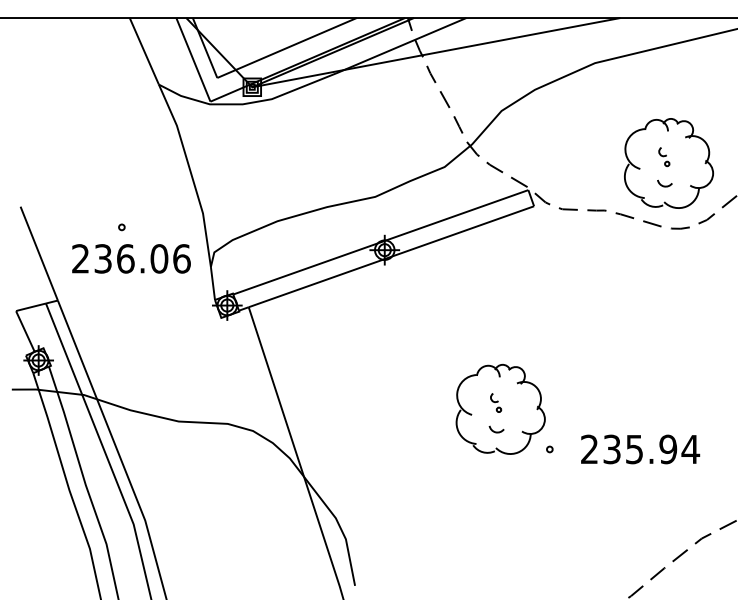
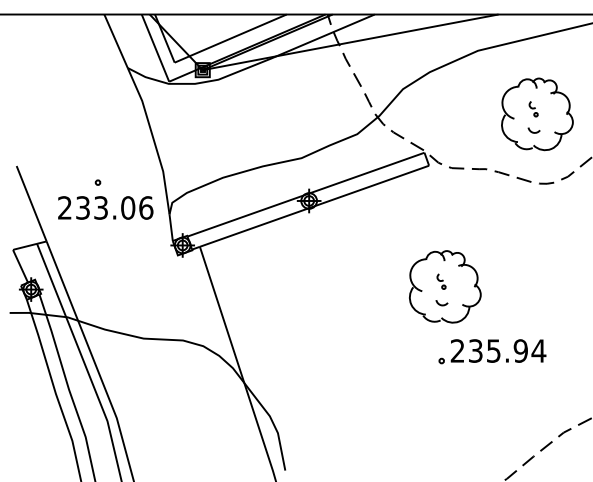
part: (669, 163) -> (537, 114), moved
text: (126, 258) -> (101, 207), 236.06 -> 233.06
part: (500, 408) -> (445, 286), moved
text: (640, 448) -> (498, 350), moved

